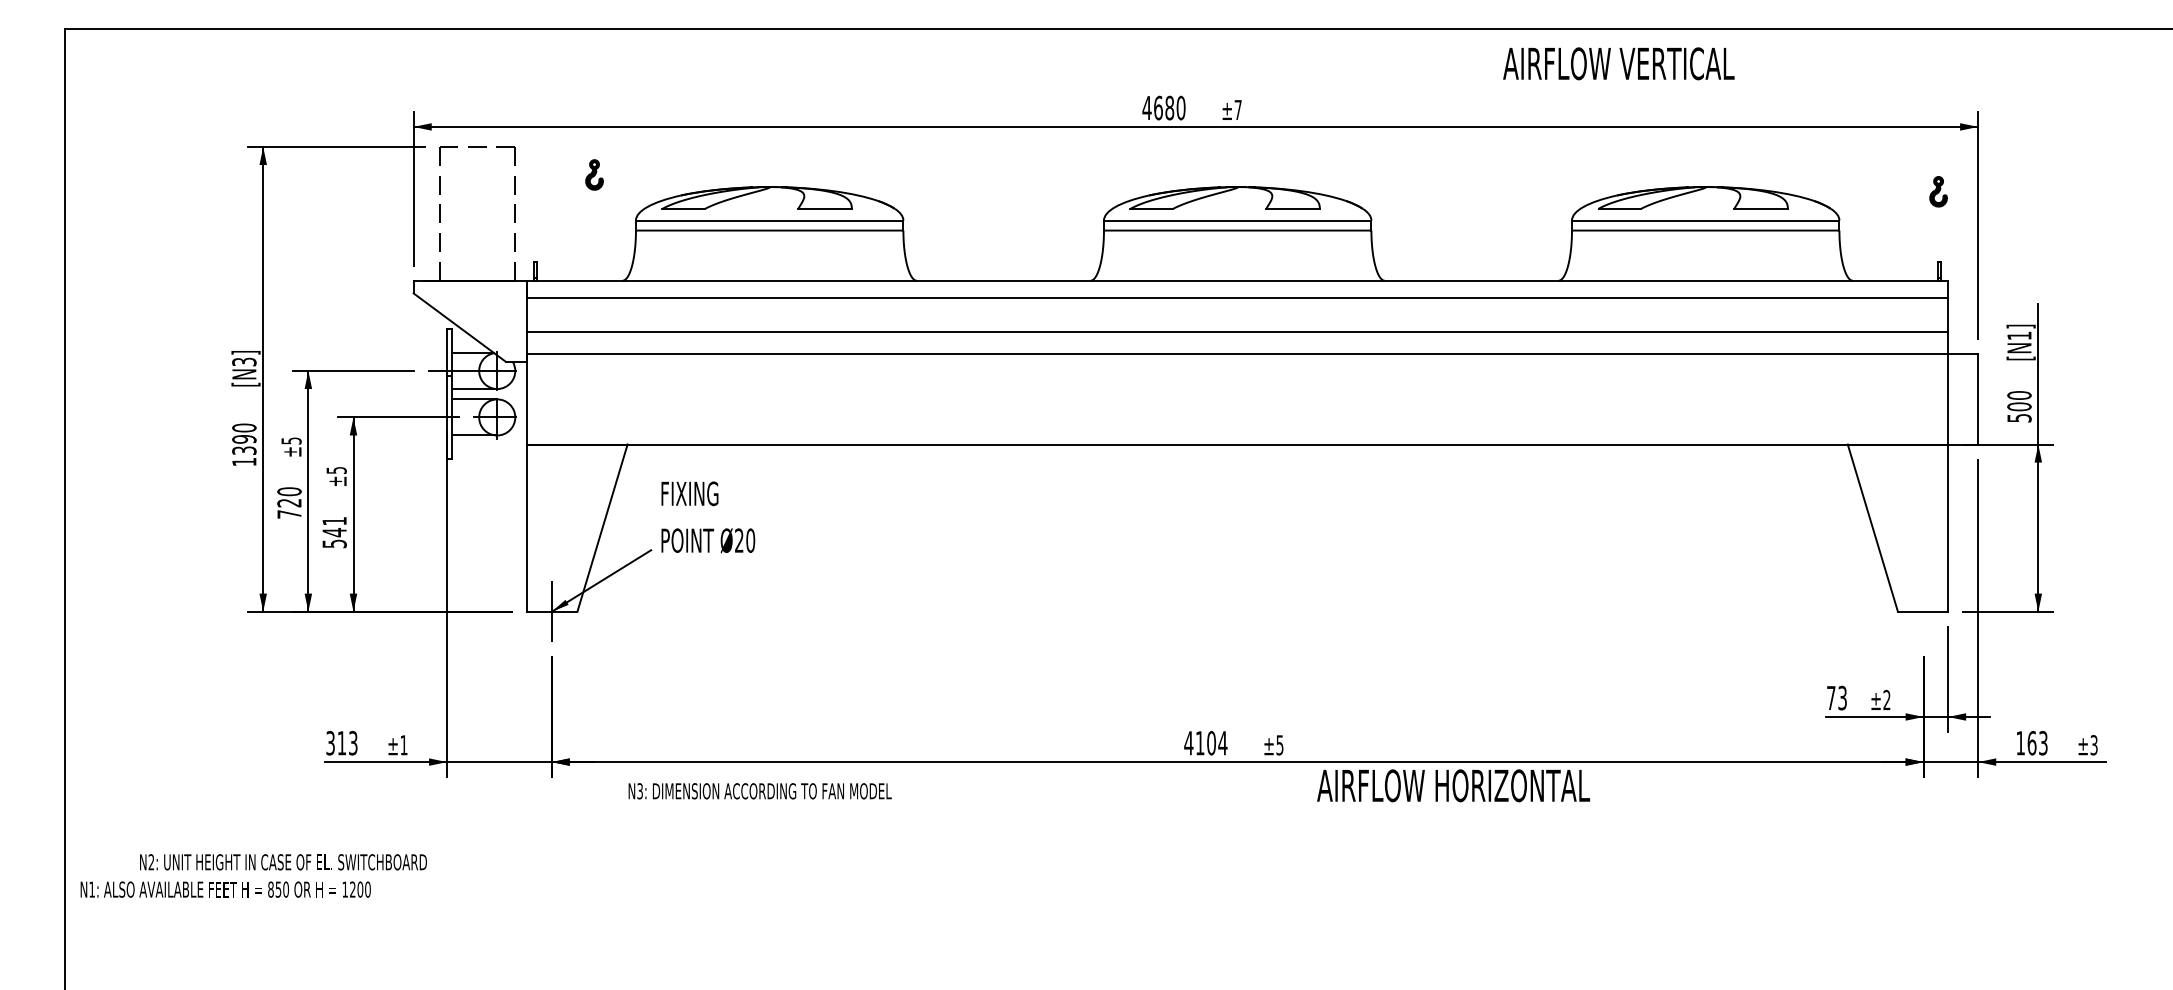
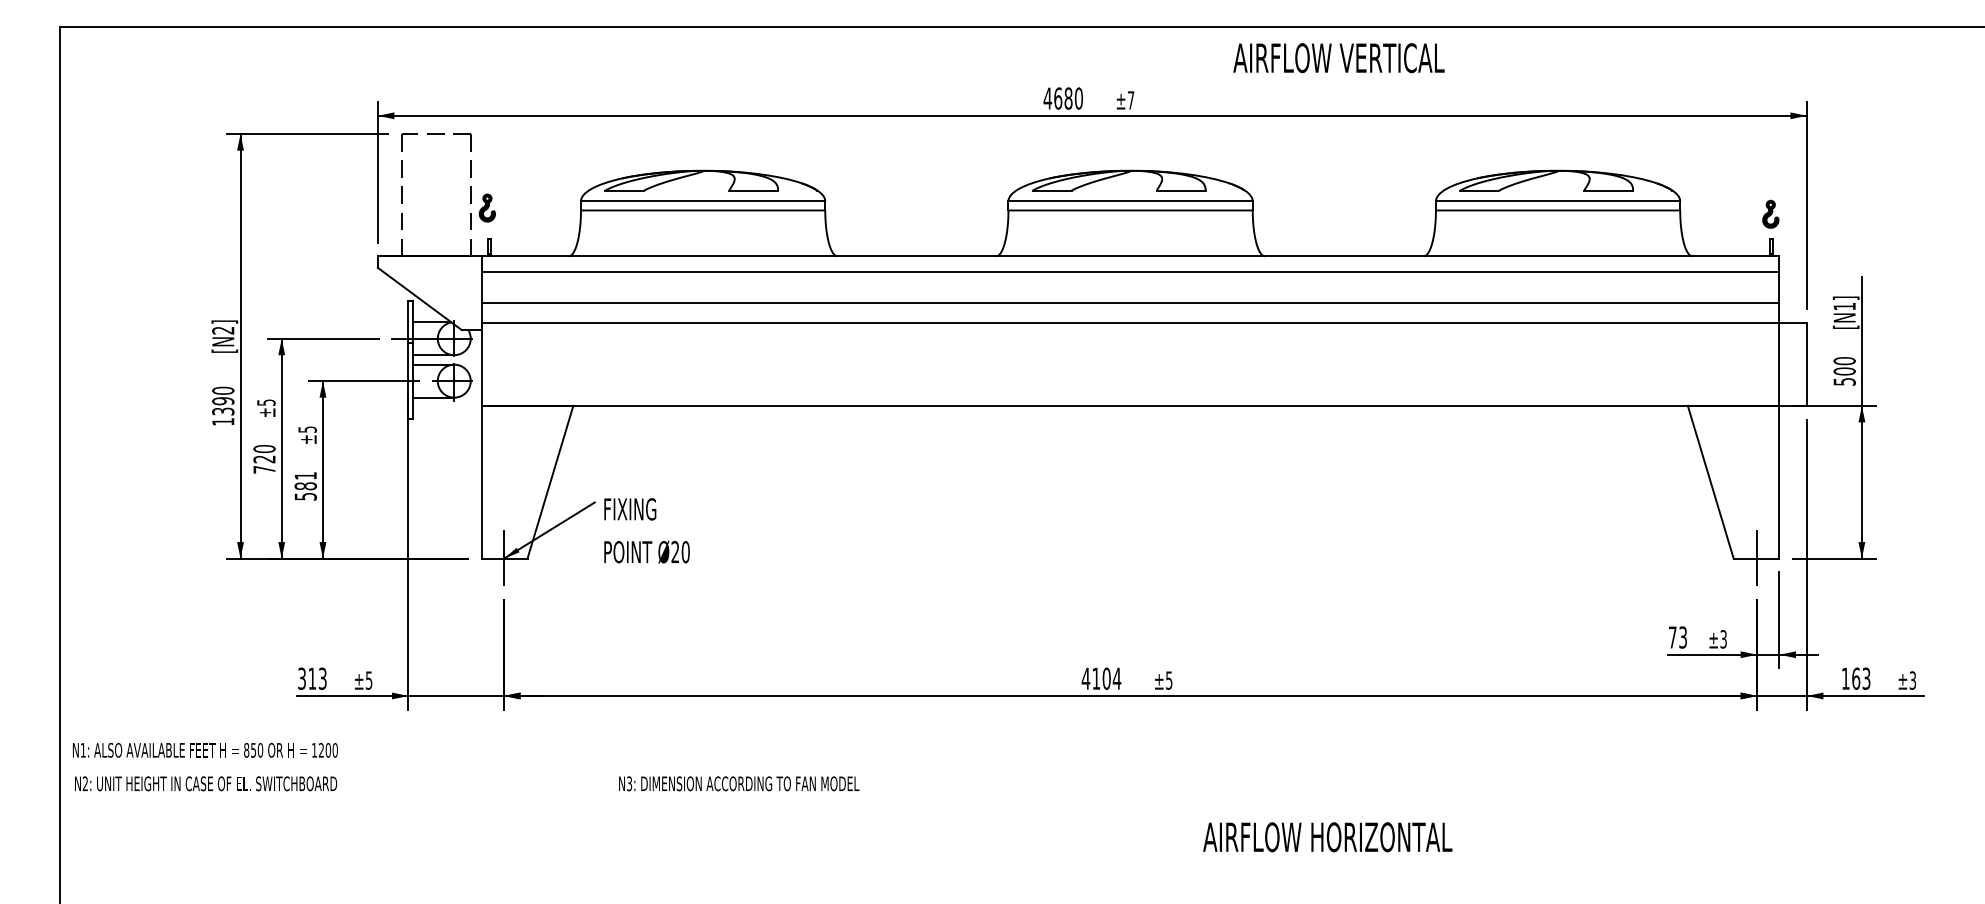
text: (1618, 63) -> (1338, 57), moved
part: (594, 174) -> (487, 207), moved
part: (1938, 191) -> (1770, 214), moved
text: (244, 361) -> (223, 330), [N3] -> [N2]
text: (708, 517) -> (647, 531), moved
text: (334, 532) -> (305, 486), 541 -> 581
line: (1923, 610) -> (1757, 557), added
text: (1886, 700) -> (1723, 639), ±2 -> ±3
text: (403, 745) -> (368, 680), ±1 -> ±5
text: (1453, 785) -> (1327, 836), moved
text: (759, 791) -> (738, 784), moved
text: (283, 862) -> (206, 784), moved
text: (225, 889) -> (205, 750), moved

